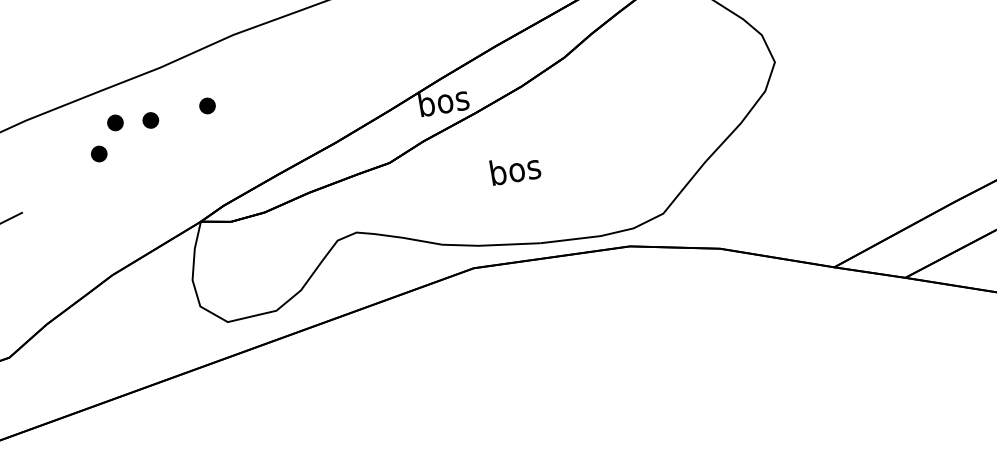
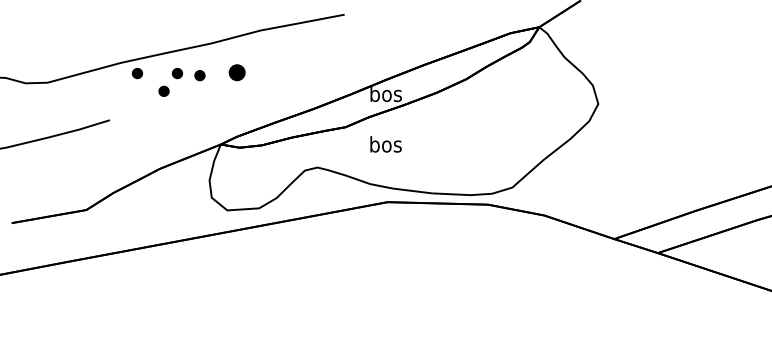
part: (206, 104) -> (236, 71), size x1.6
part: (52, 133) -> (136, 73), added
text: (514, 169) -> (385, 144), moved

